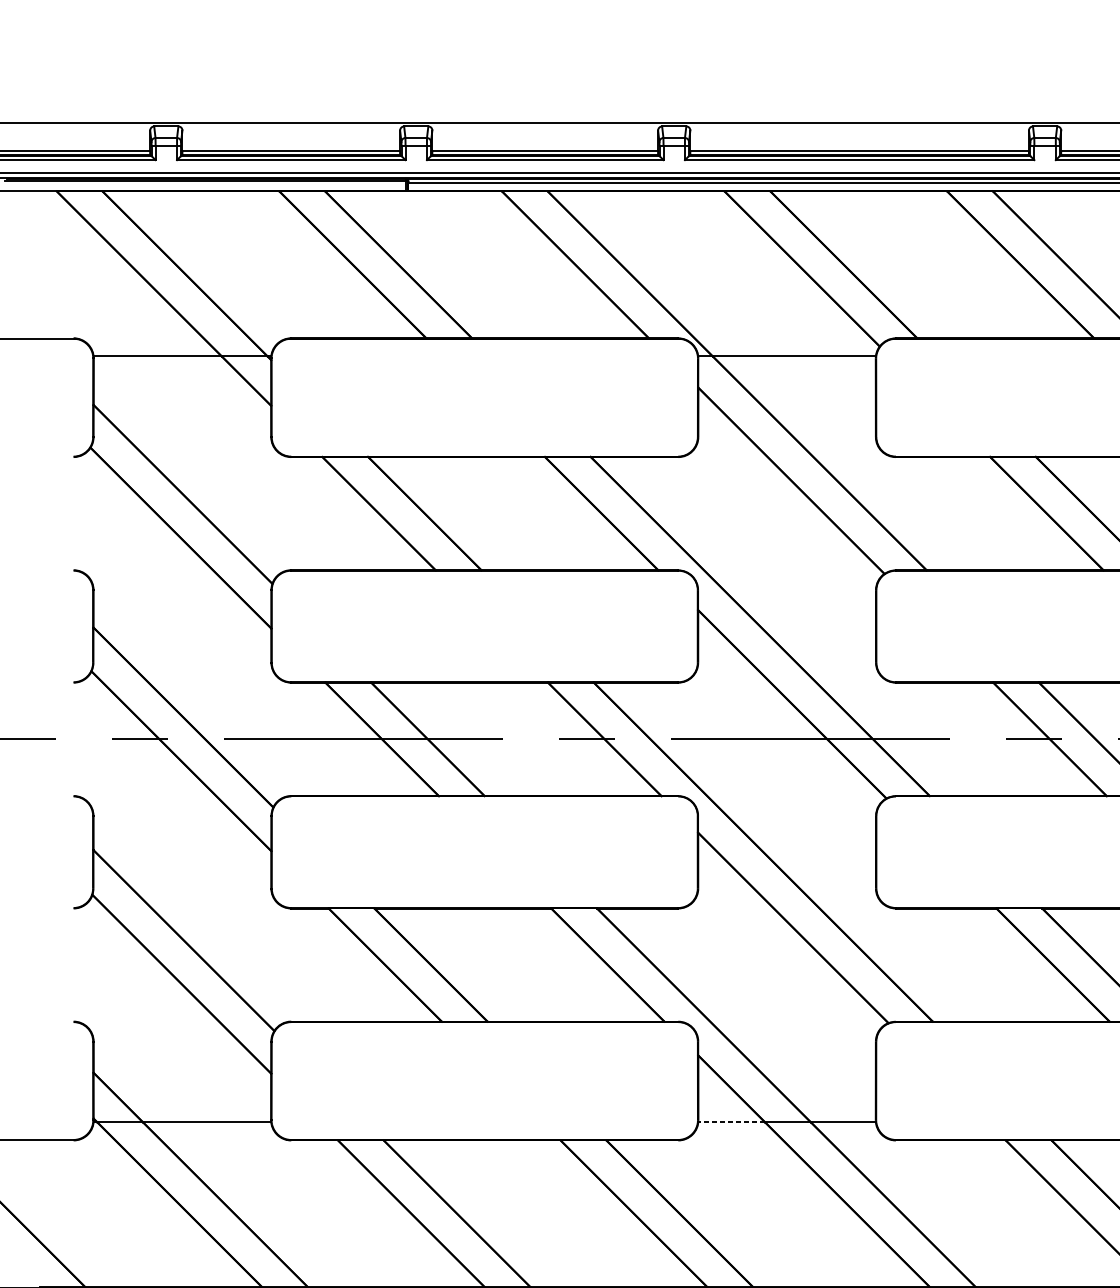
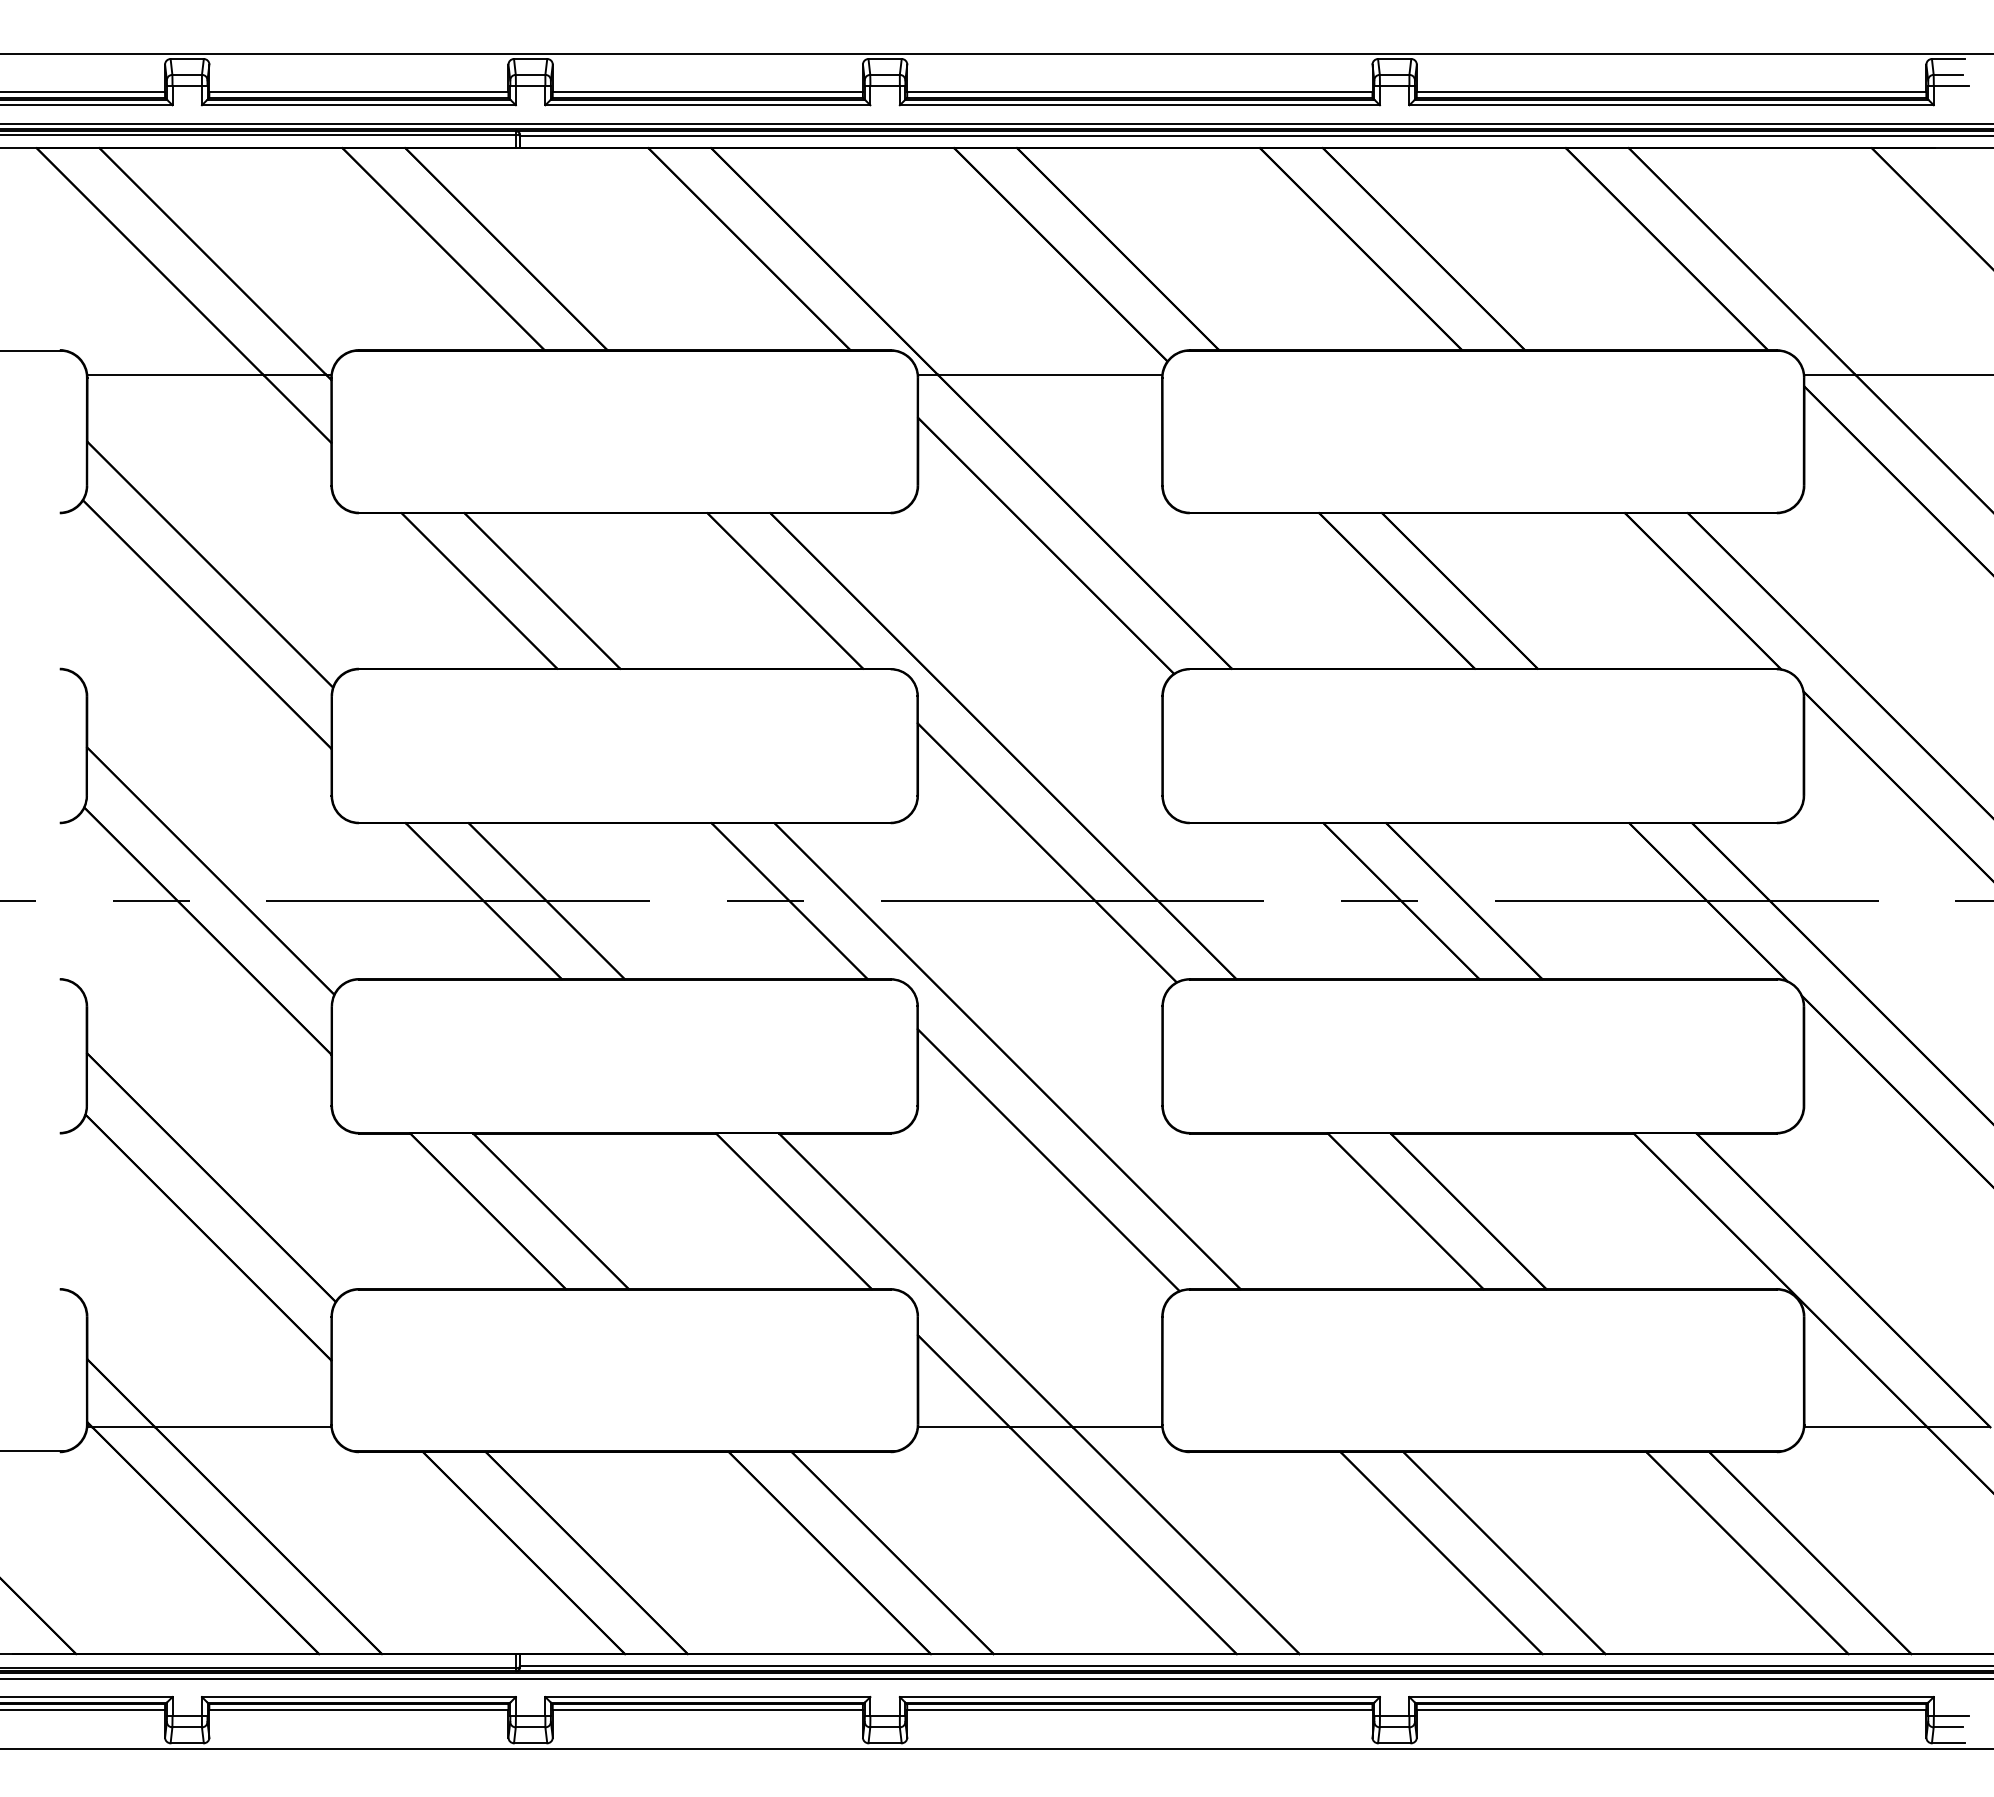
line: (731, 1122) -> (963, 1427), dashed -> solid

